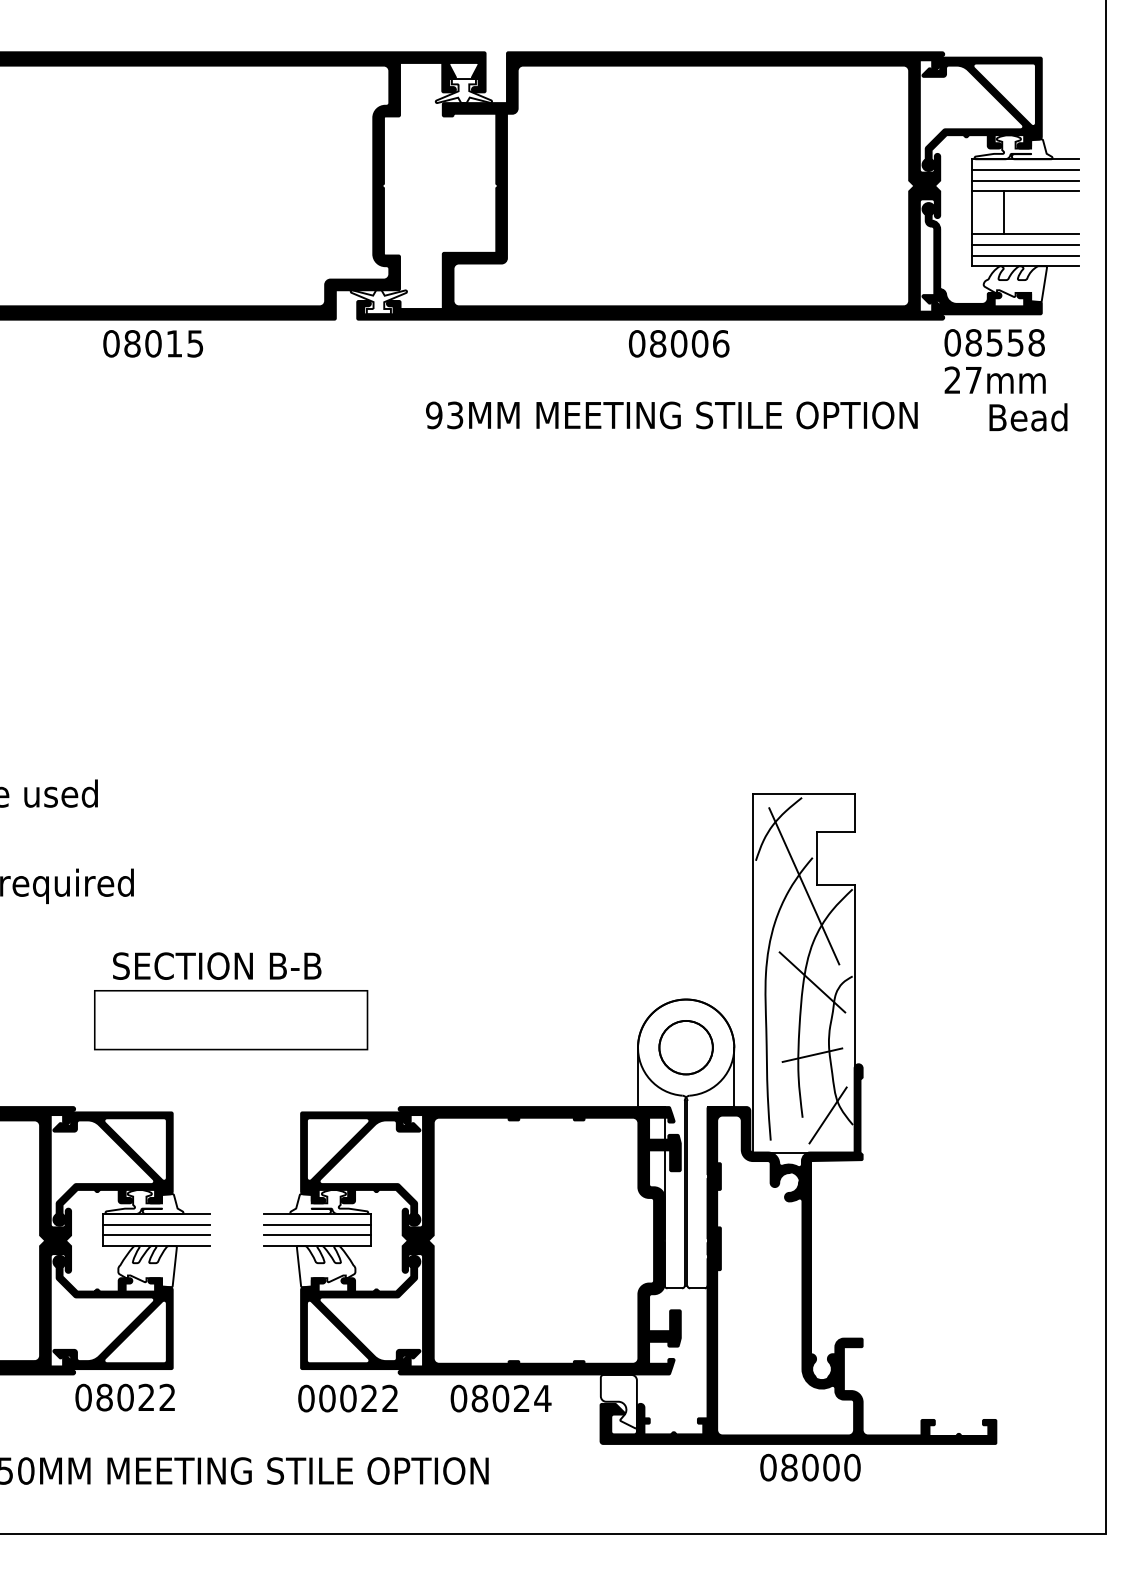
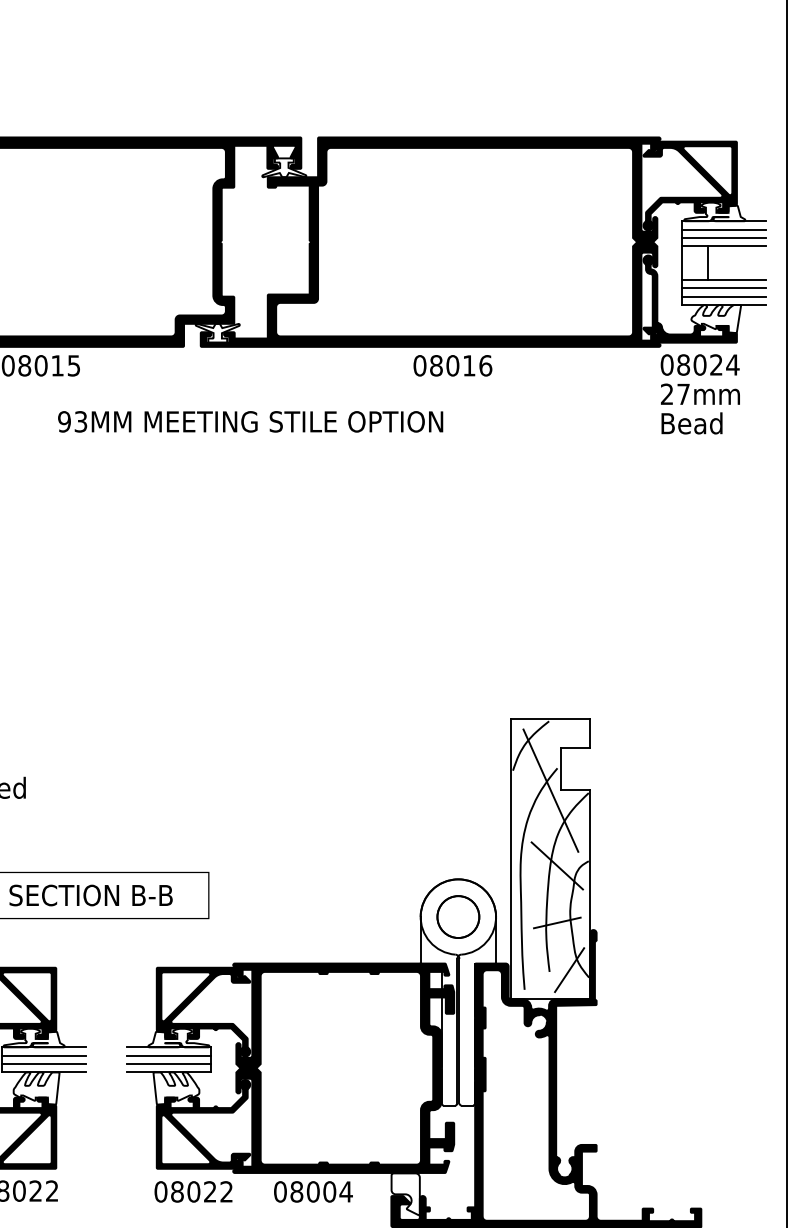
text: (1015, 342) -> (716, 364), 08558 -> 08024
text: (699, 343) -> (468, 365), 08006 -> 08016
text: (671, 415) -> (250, 421), moved
text: (1028, 417) -> (692, 423), moved
text: (217, 965) -> (91, 894), moved
text: (327, 1398) -> (177, 1191), 00022 -> 08022
text: (521, 1398) -> (329, 1191), 08024 -> 08004

